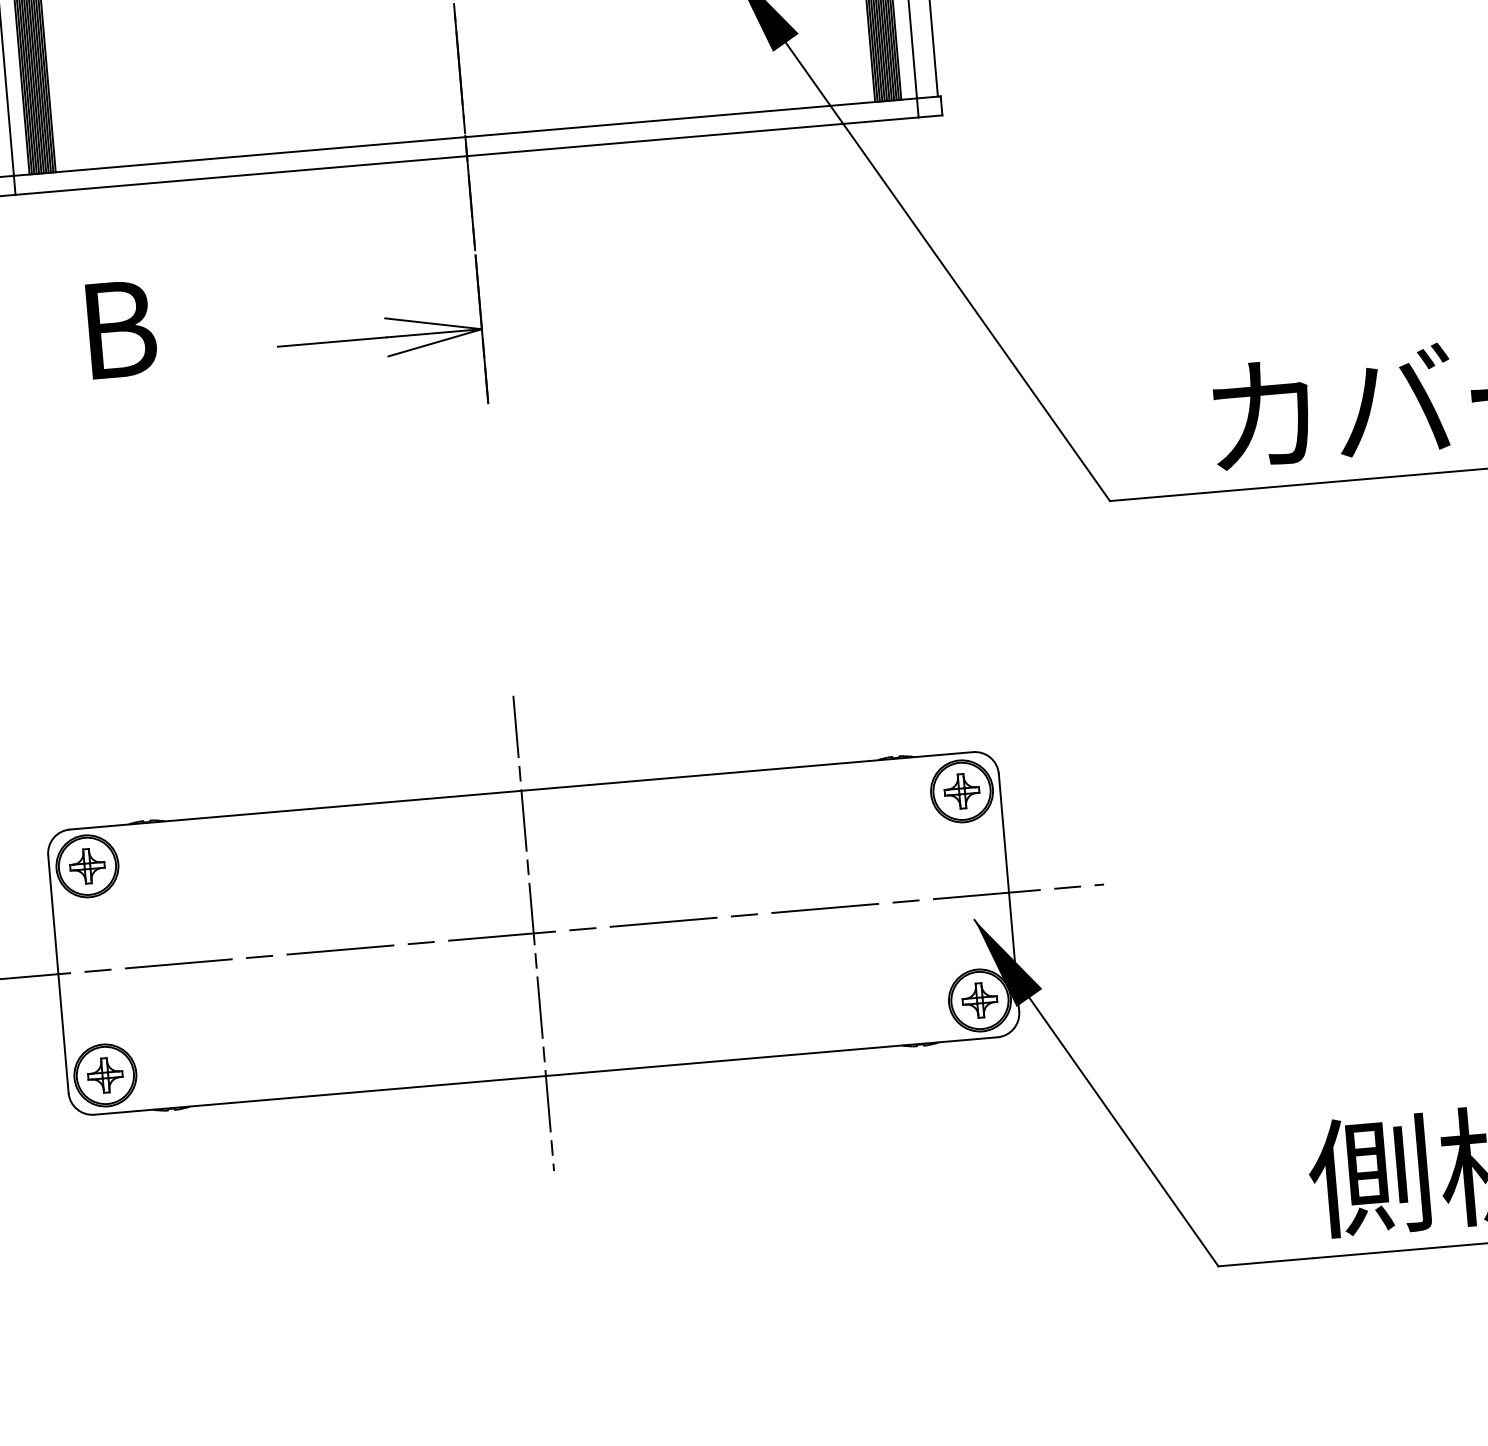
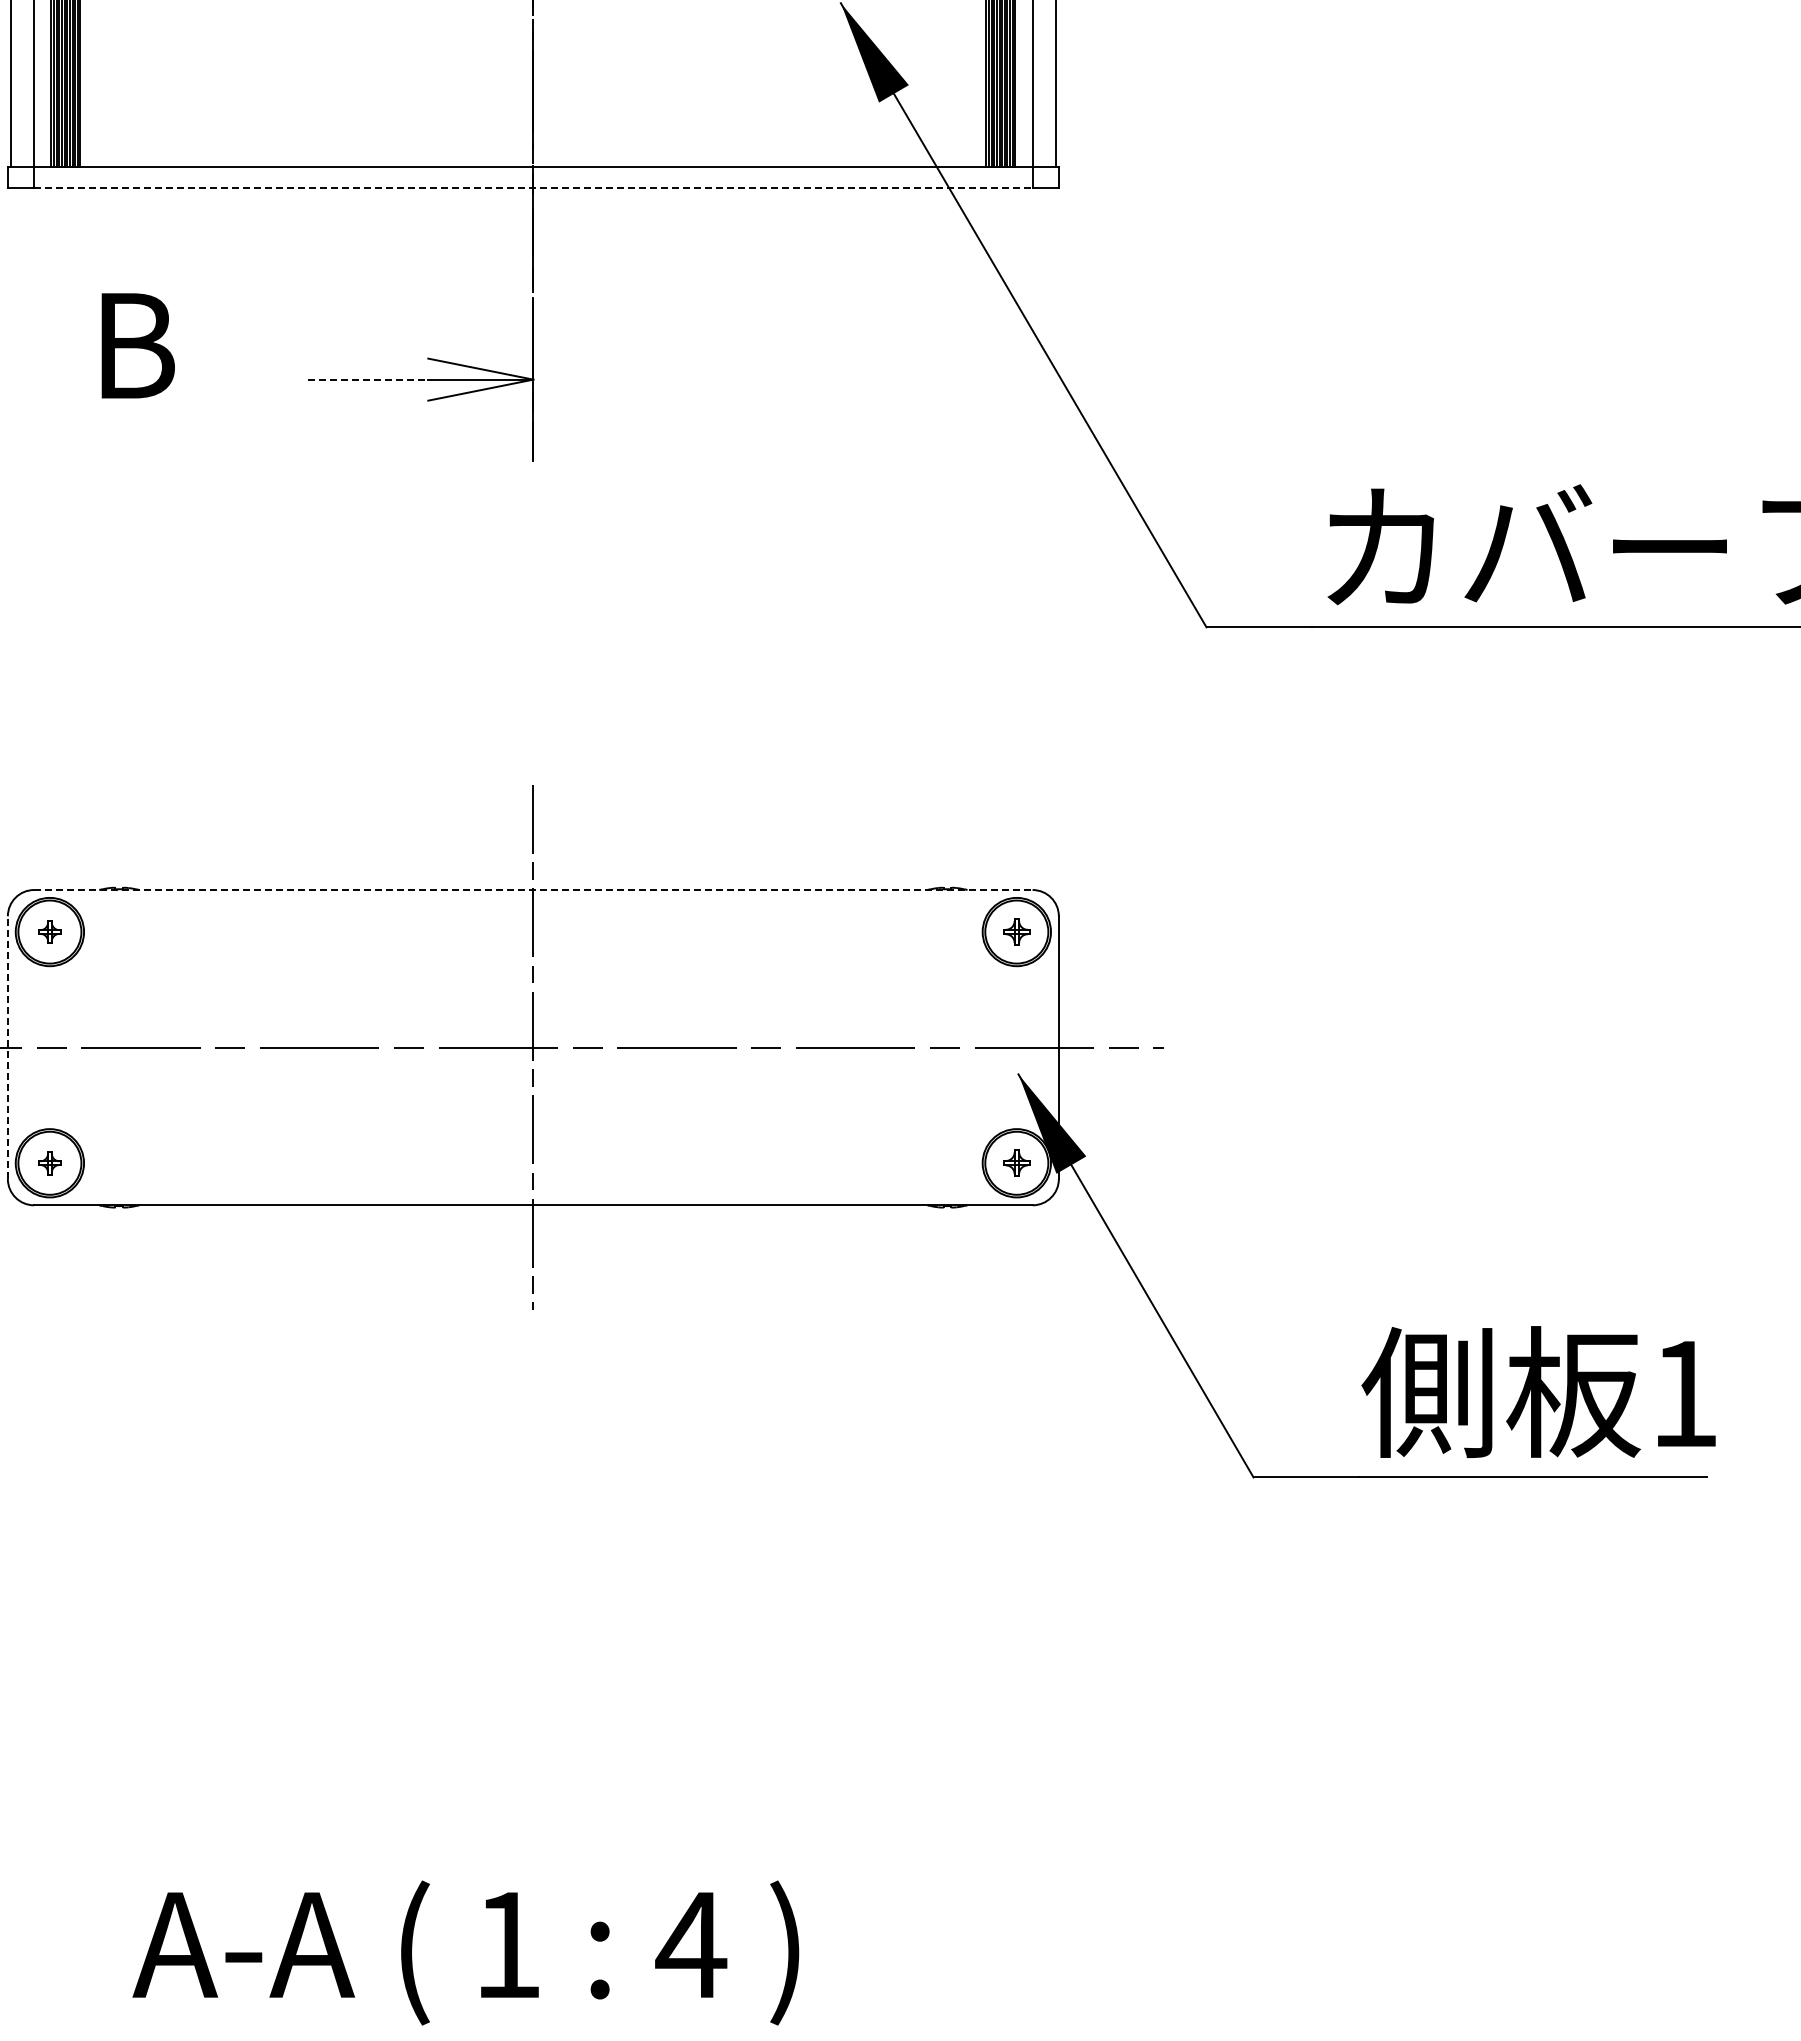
line: (467, 156) -> (533, 188), solid -> dashed
line: (332, 341) -> (368, 379), solid -> dashed
part: (961, 790) -> (1016, 931), size x0.7
line: (521, 791) -> (533, 890), solid -> dashed
part: (87, 865) -> (49, 931), size x0.6
line: (58, 974) -> (7, 1047), solid -> dashed
part: (979, 999) -> (1016, 1162), size x0.7
part: (104, 1074) -> (49, 1162), size x0.6

